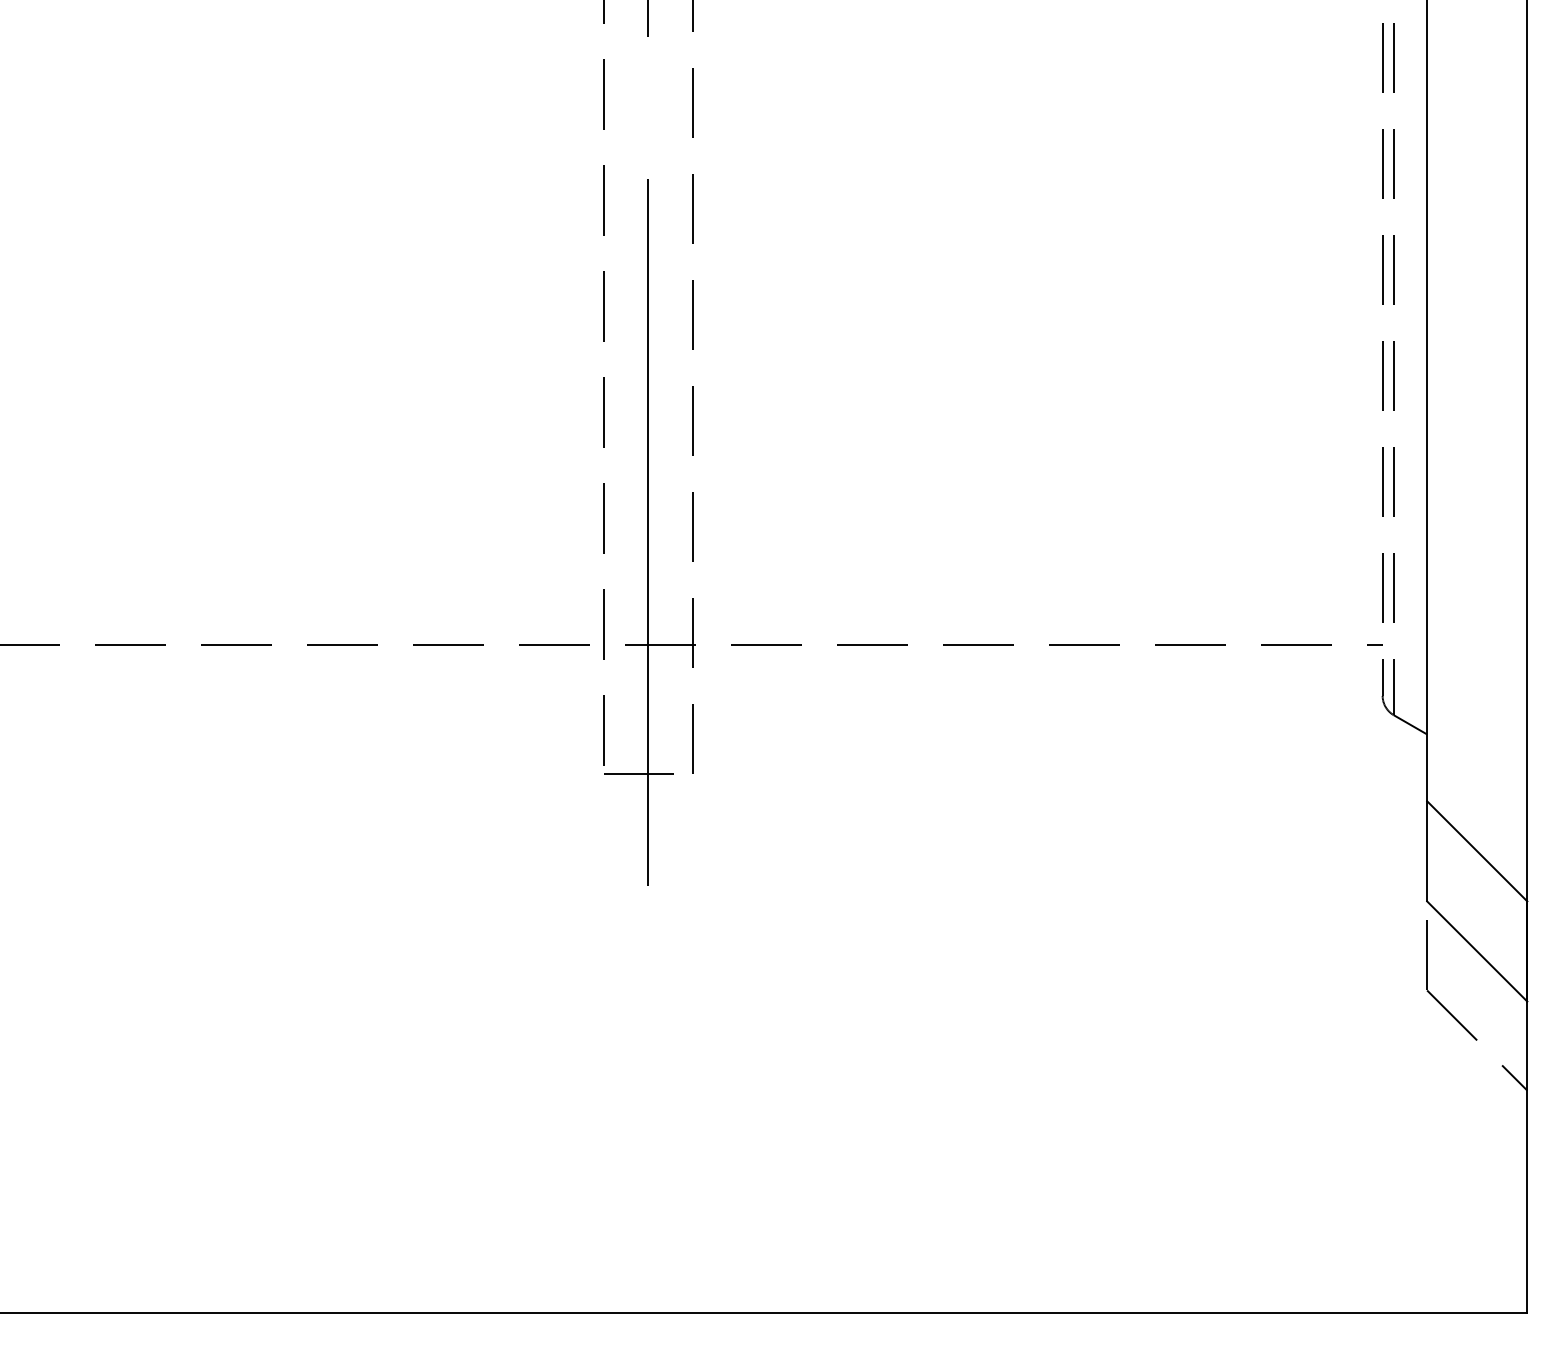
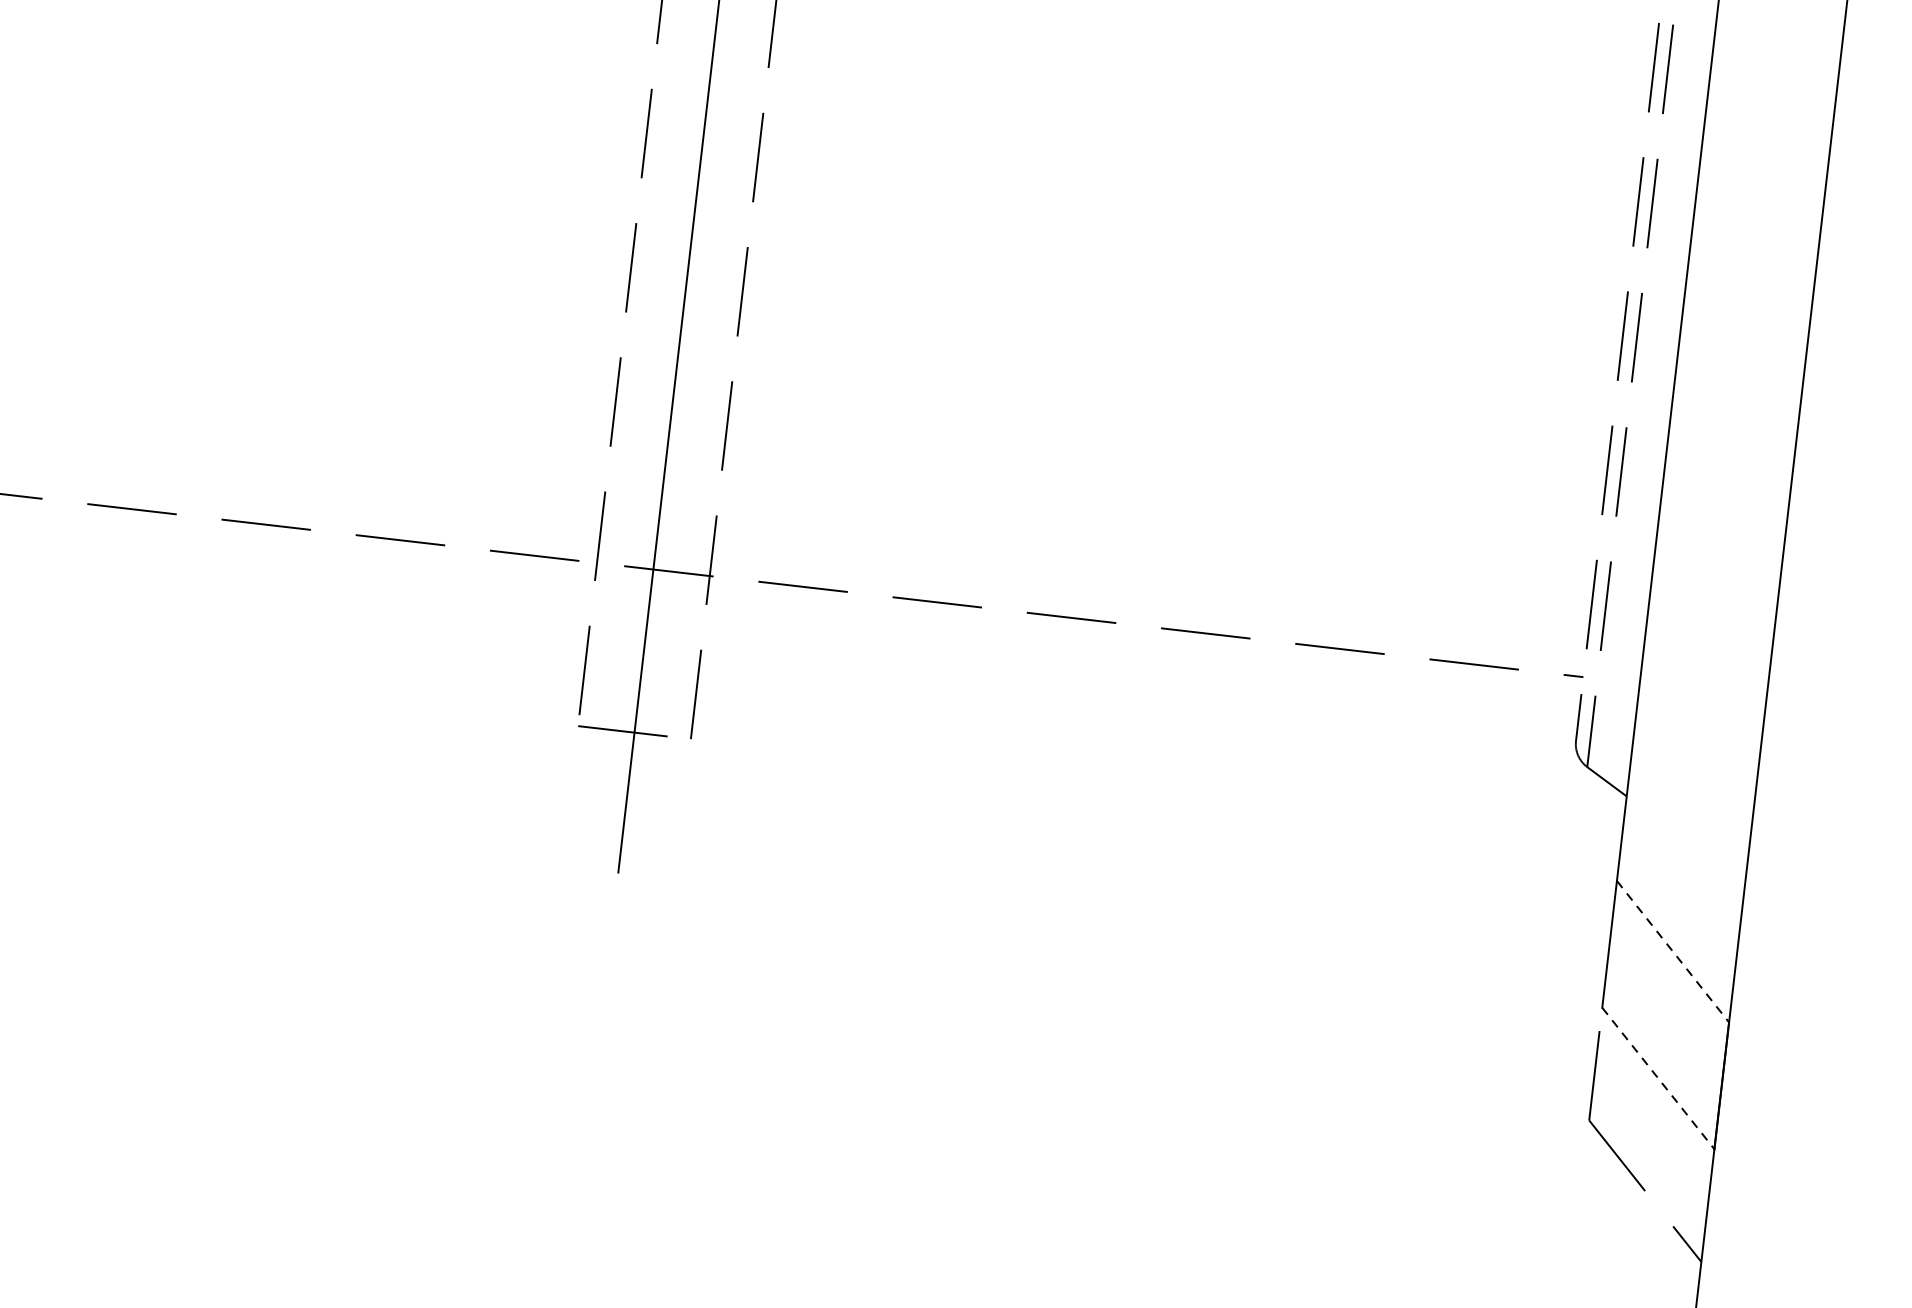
line: (1477, 851) -> (1673, 951), solid -> dashed
line: (1477, 951) -> (1658, 1078), solid -> dashed

